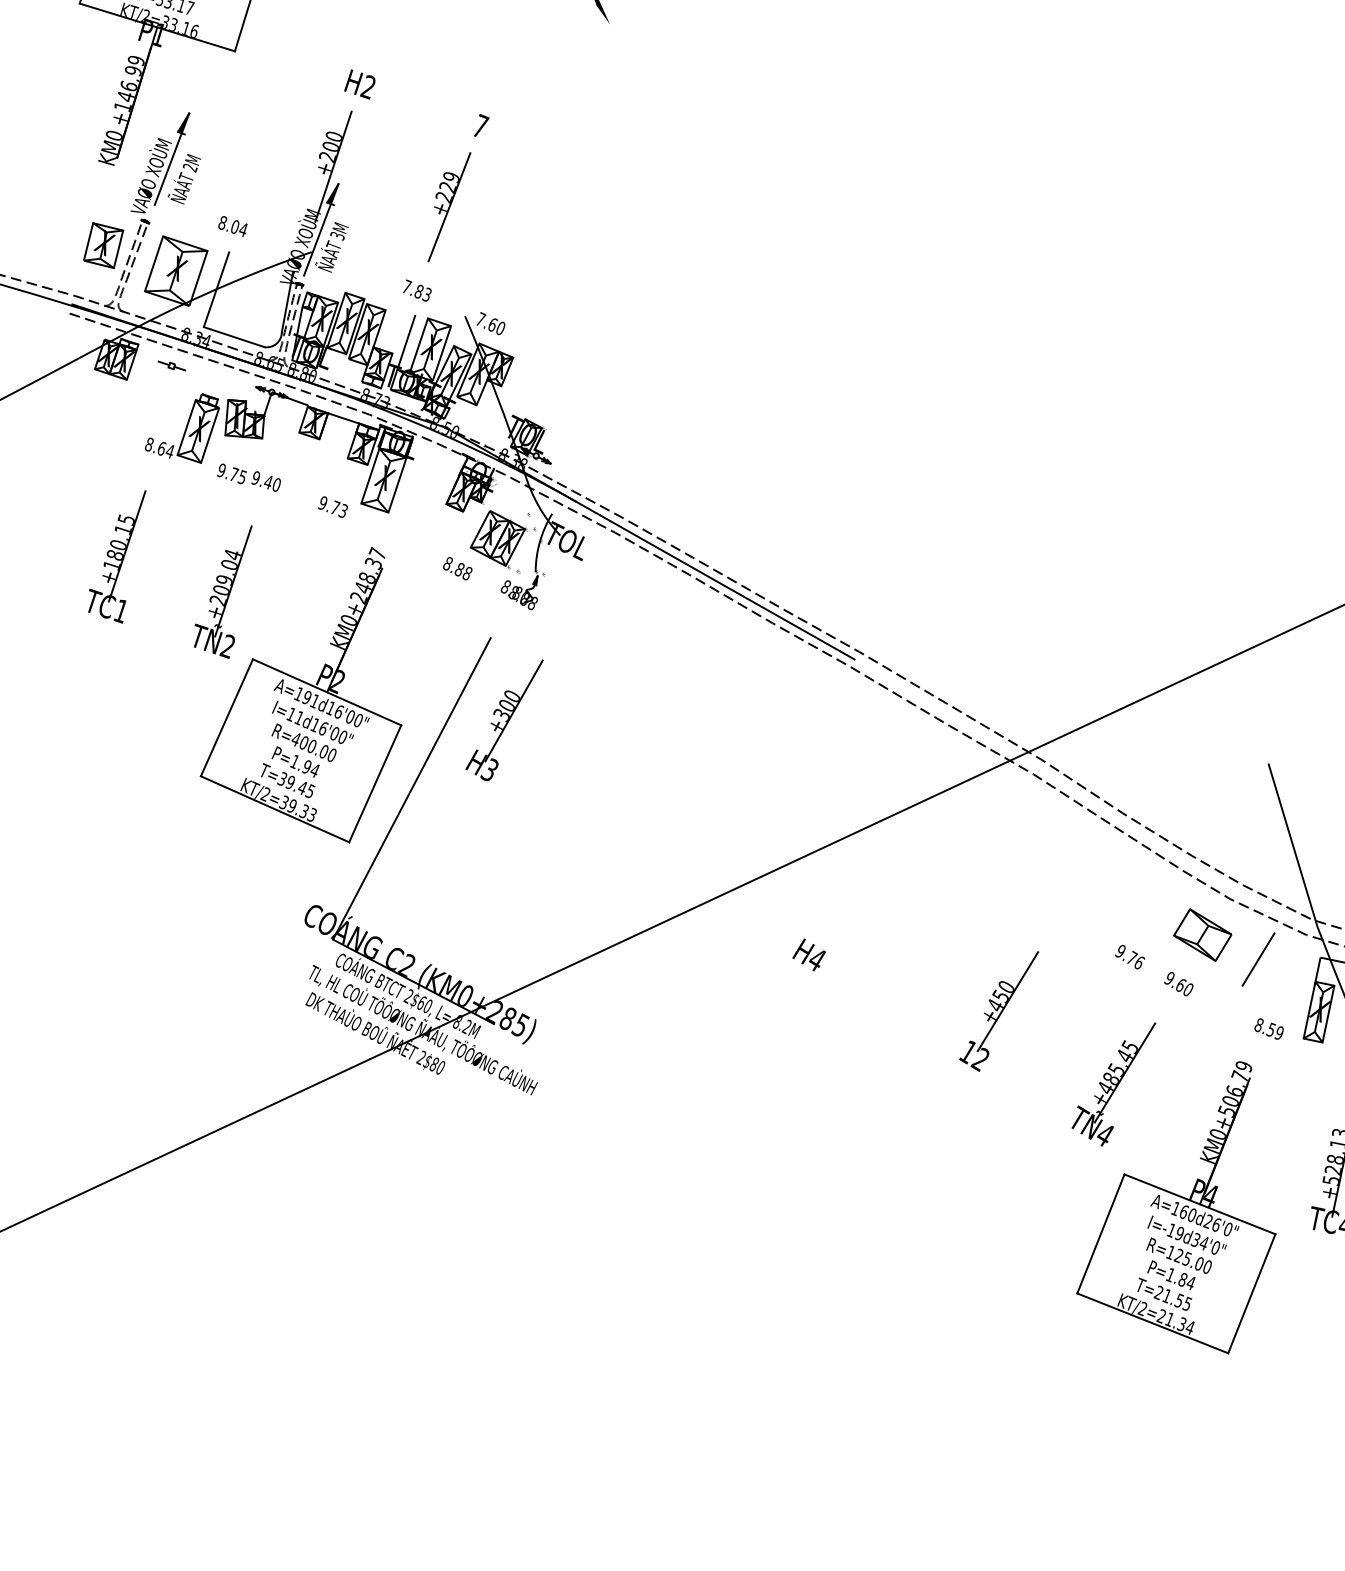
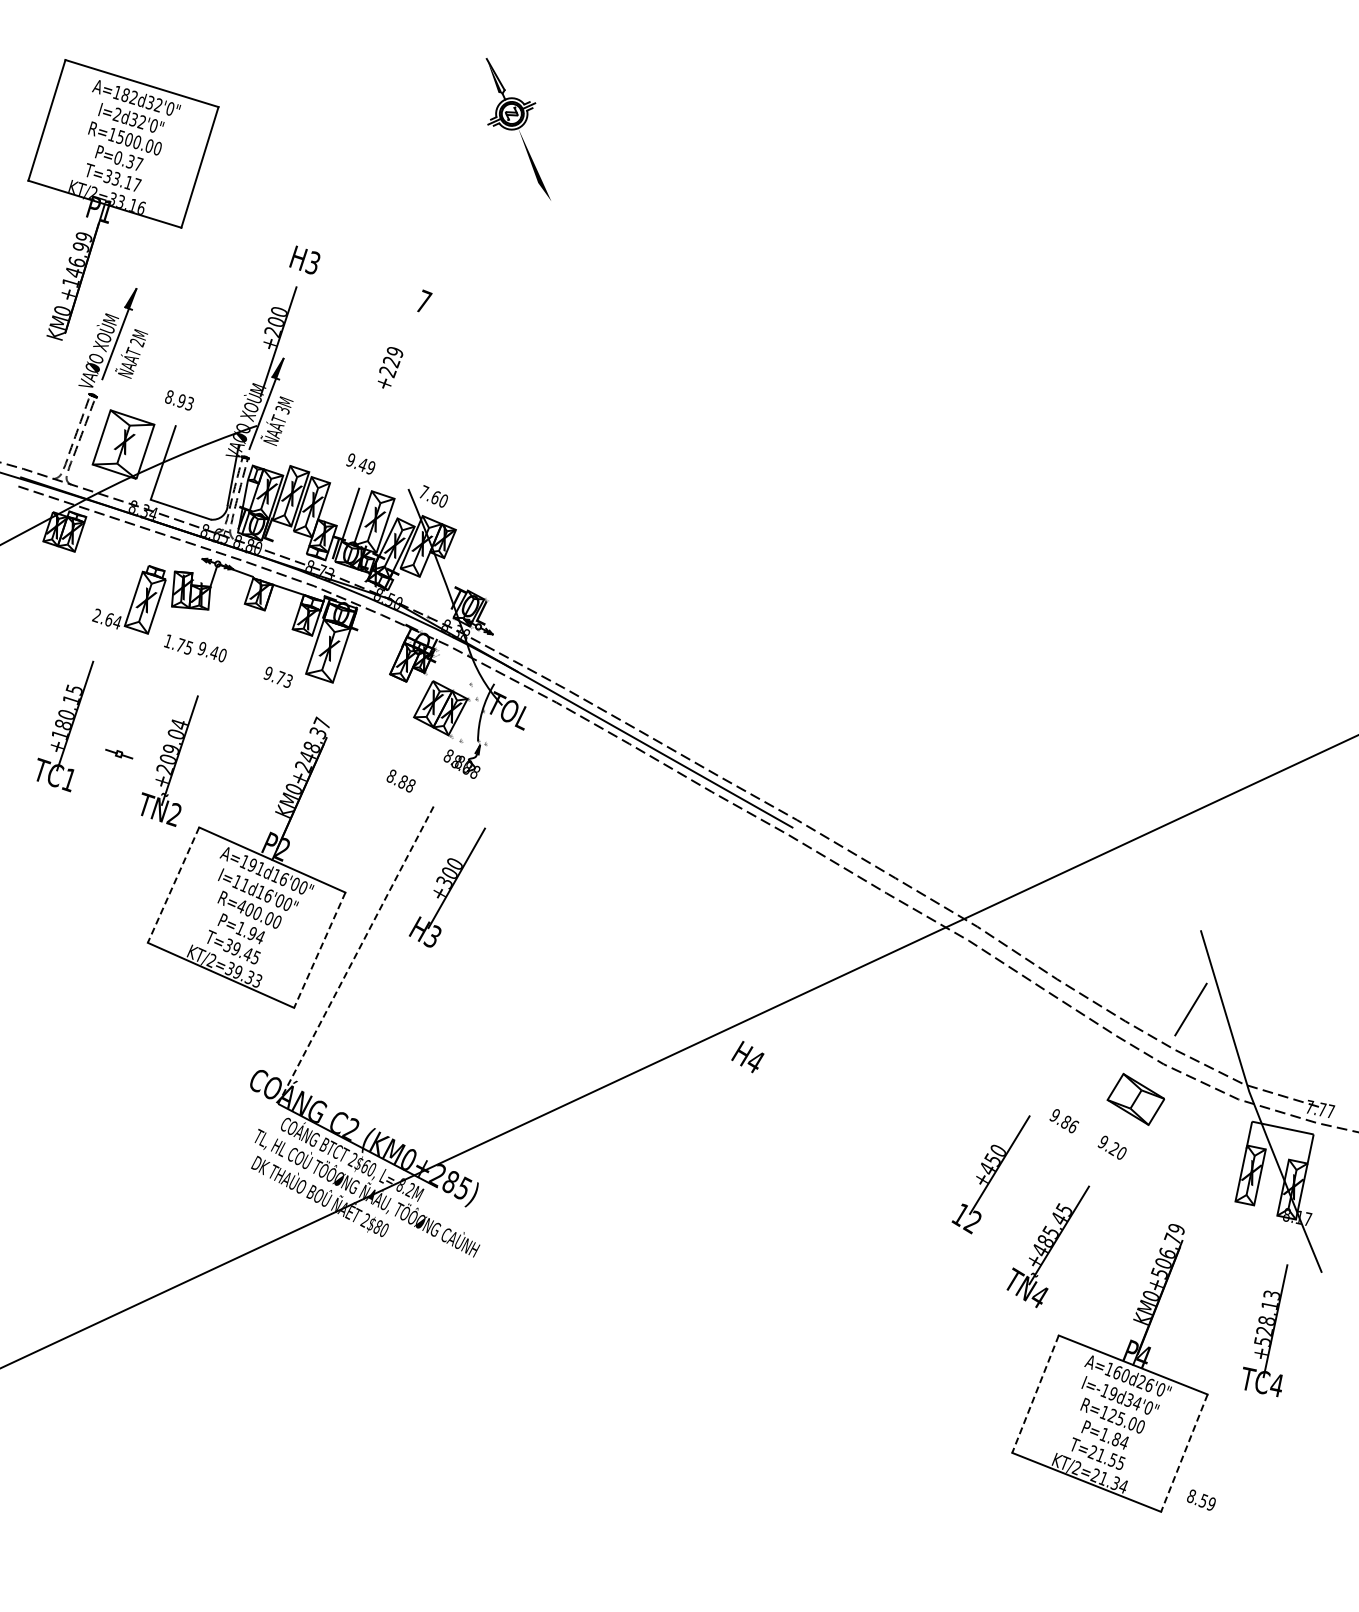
text: (367, 87) -> (312, 263), H2 -> H3
line: (448, 207) -> (392, 381), removed
text: (239, 228) -> (185, 402), 8.04 -> 8.93
part: (103, 245) -> (51, 419), removed
text: (416, 290) -> (360, 463), 7.83 -> 9.49
part: (172, 365) -> (119, 753), moved
text: (148, 444) -> (96, 615), 8.64 -> 2.64
text: (220, 470) -> (167, 641), 9.75 -> 1.75
text: (457, 568) -> (400, 780), moved
line: (226, 718) -> (173, 885), solid -> dashed
line: (374, 784) -> (319, 950), solid -> dashed
line: (411, 789) -> (355, 955), solid -> dashed
text: (808, 955) -> (747, 1057), moved
text: (1132, 957) -> (1066, 1121), 9.76 -> 9.86
line: (1258, 959) -> (1190, 1009), moved
text: (1180, 985) -> (1114, 1149), 9.60 -> 9.20
part: (998, 1011) -> (990, 1174), moved
text: (1269, 1028) -> (1201, 1499), moved
line: (1100, 1234) -> (1035, 1394), solid -> dashed
line: (1251, 1294) -> (1184, 1453), solid -> dashed

